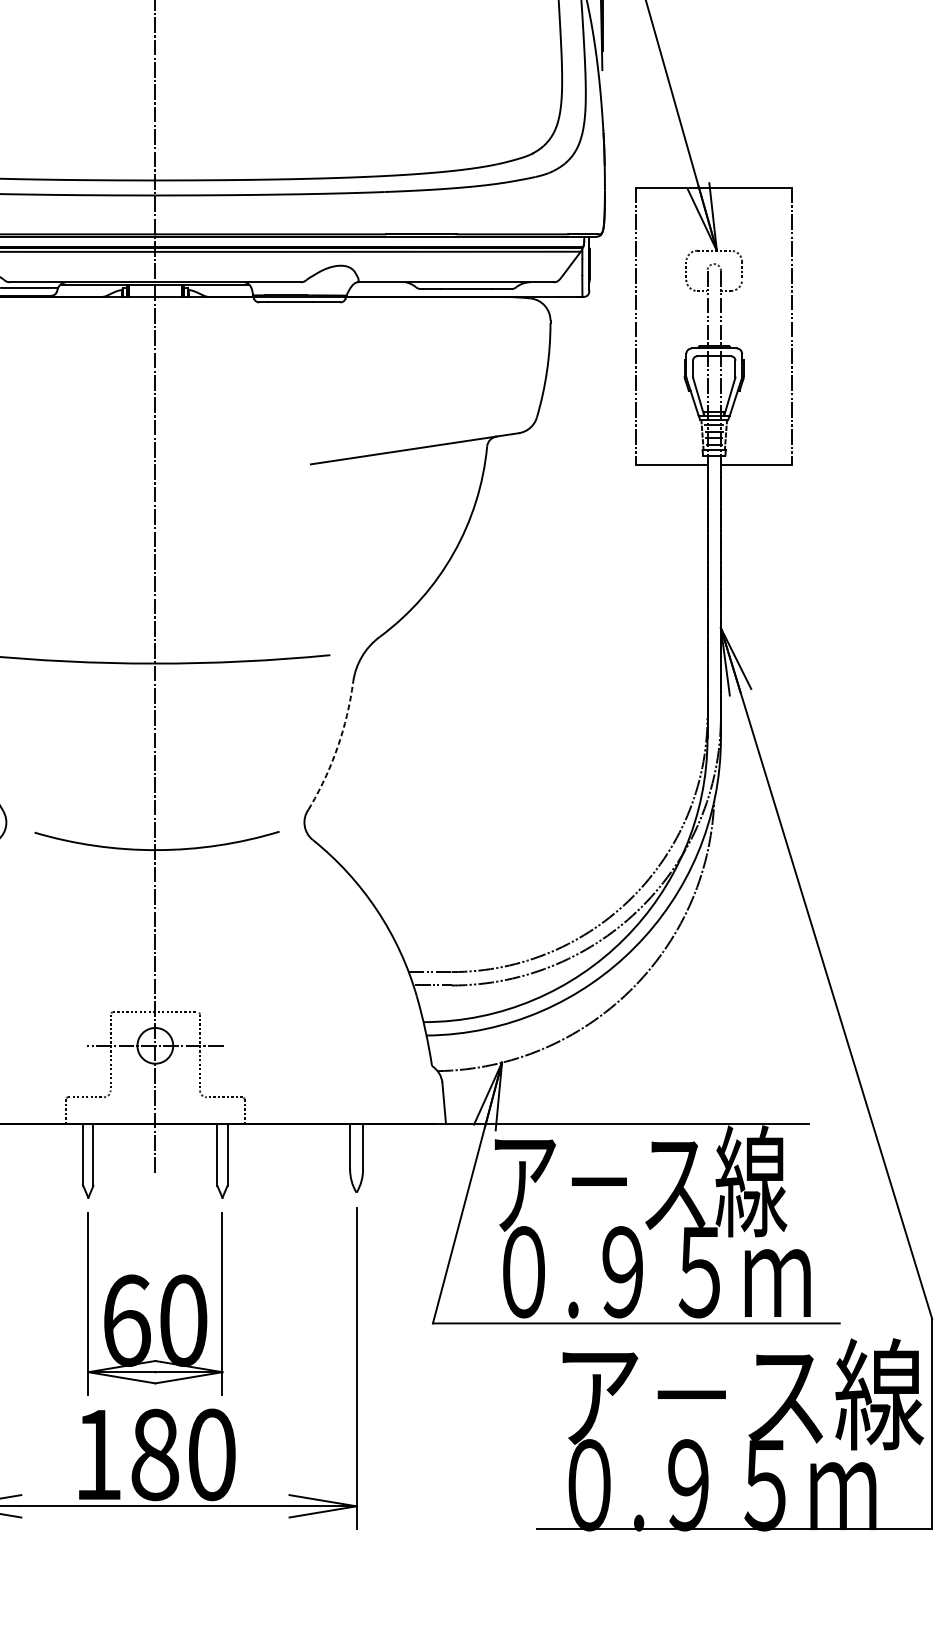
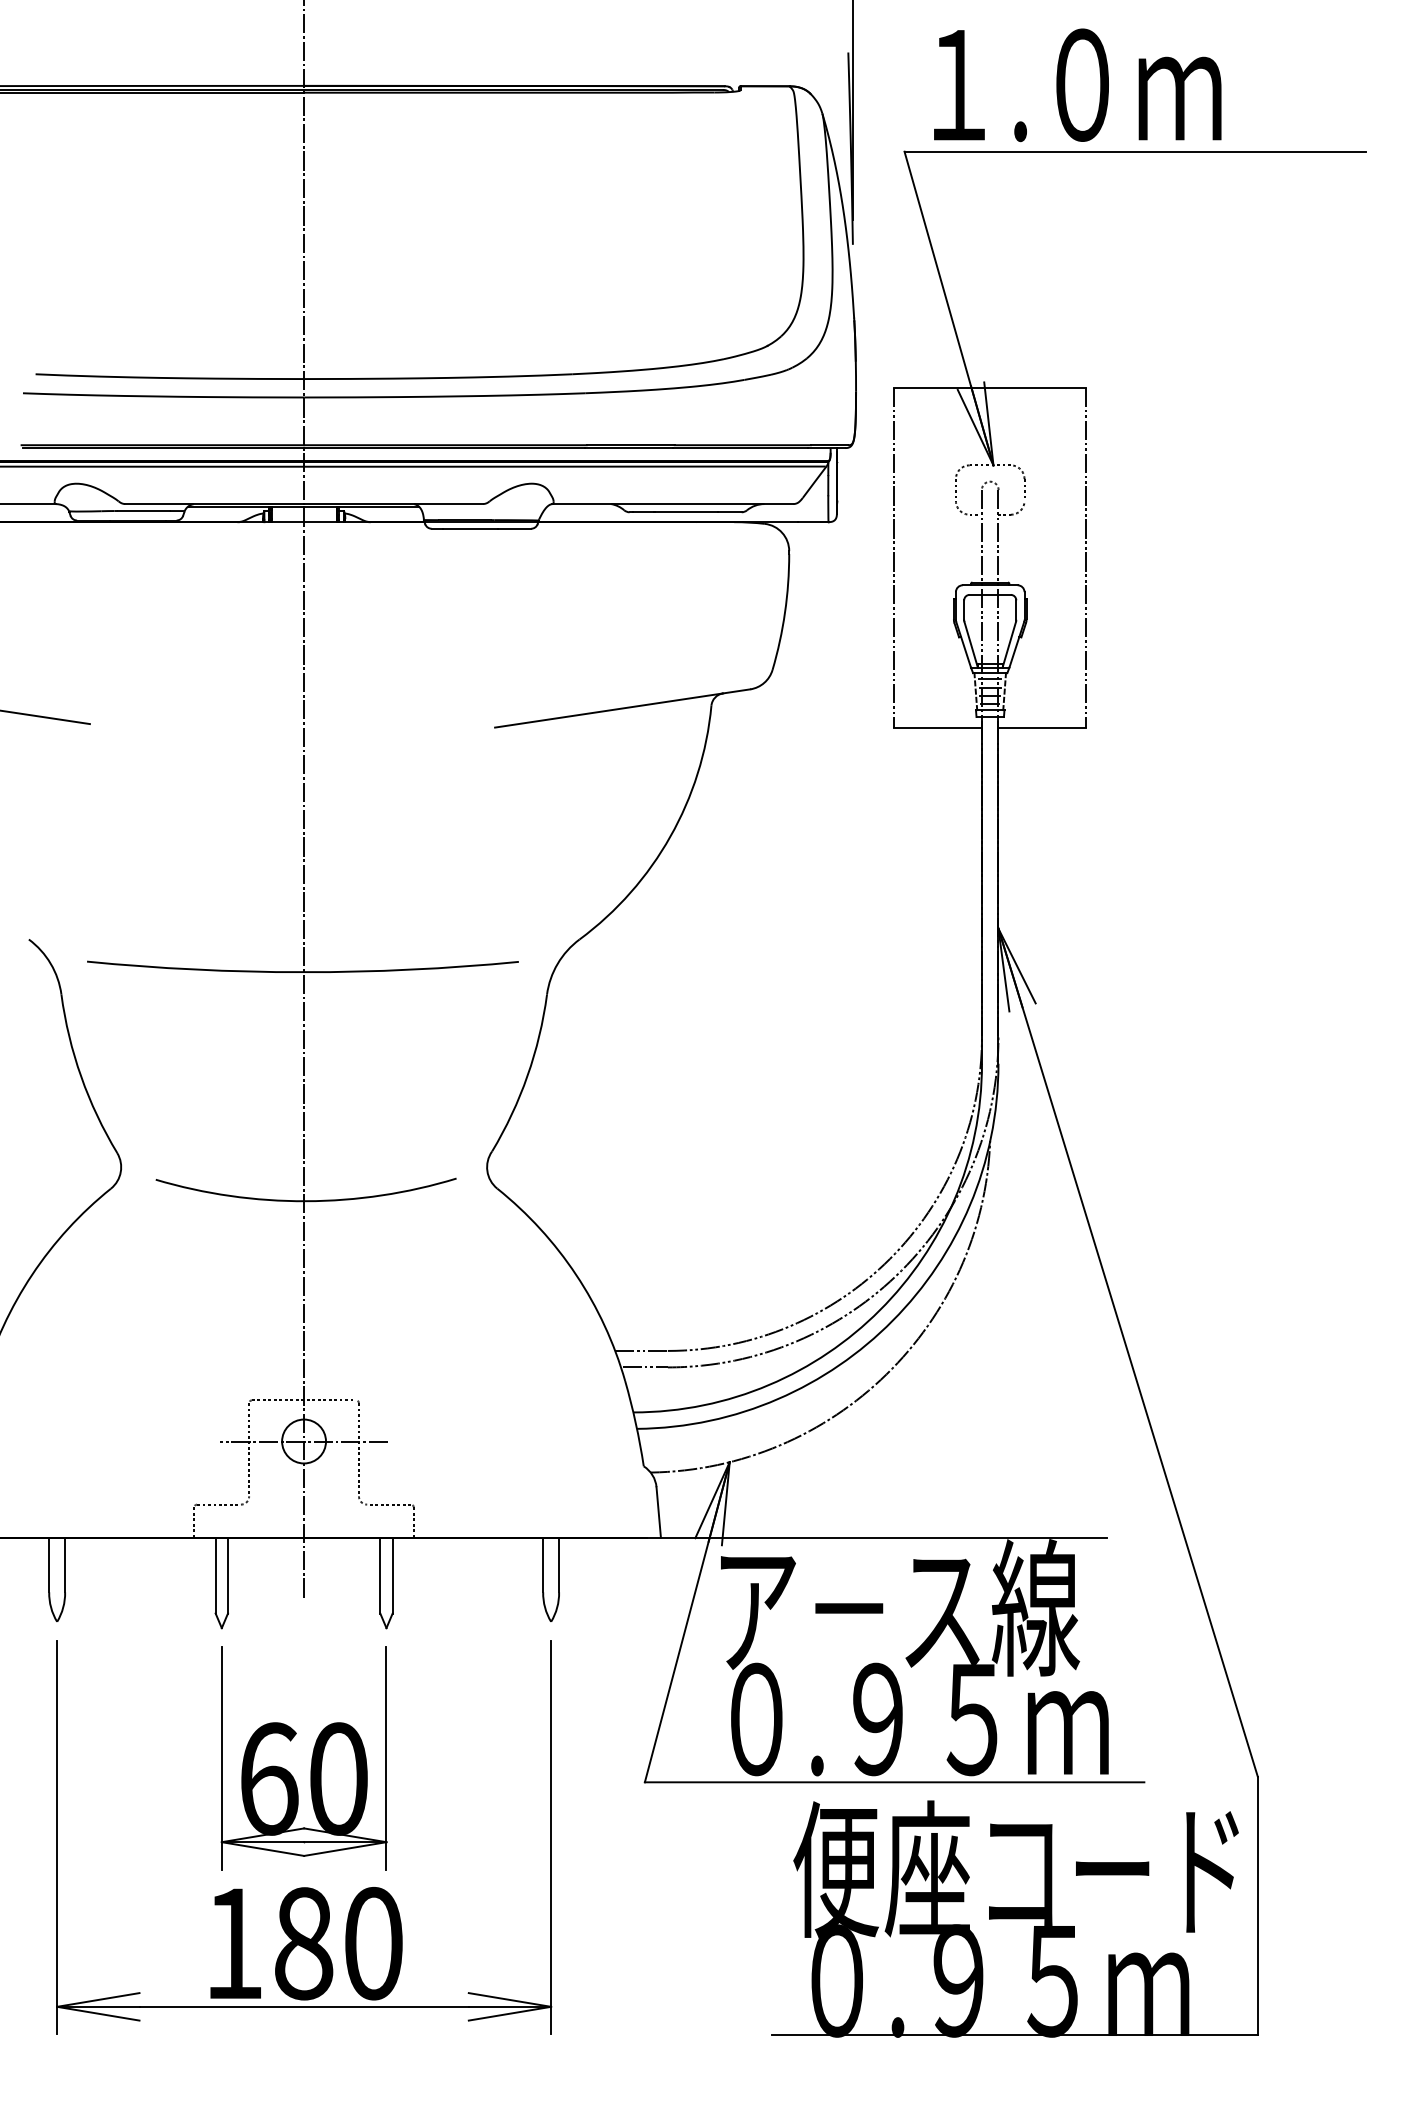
arc: (337, 747) -> (527, 1075), dashed -> solid
text: (738, 1394) -> (1020, 1869), ア－ス線 -> 便座コード

